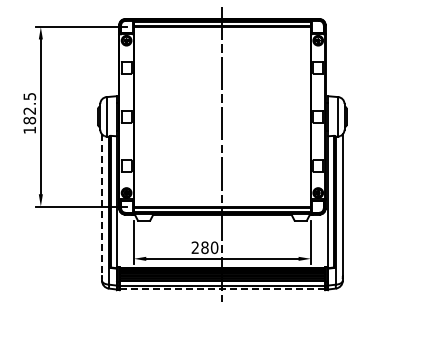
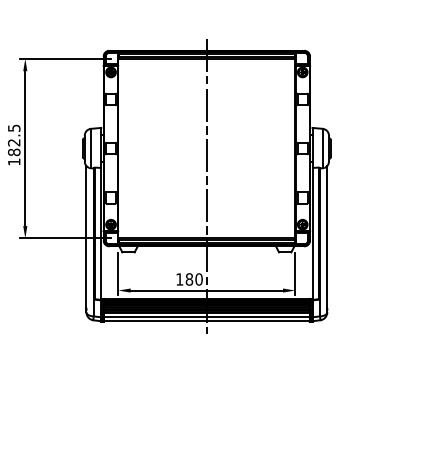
line: (102, 204) -> (86, 236), dashed -> solid
text: (195, 247) -> (179, 279), 280 -> 180
line: (222, 289) -> (206, 321), dashed -> solid

